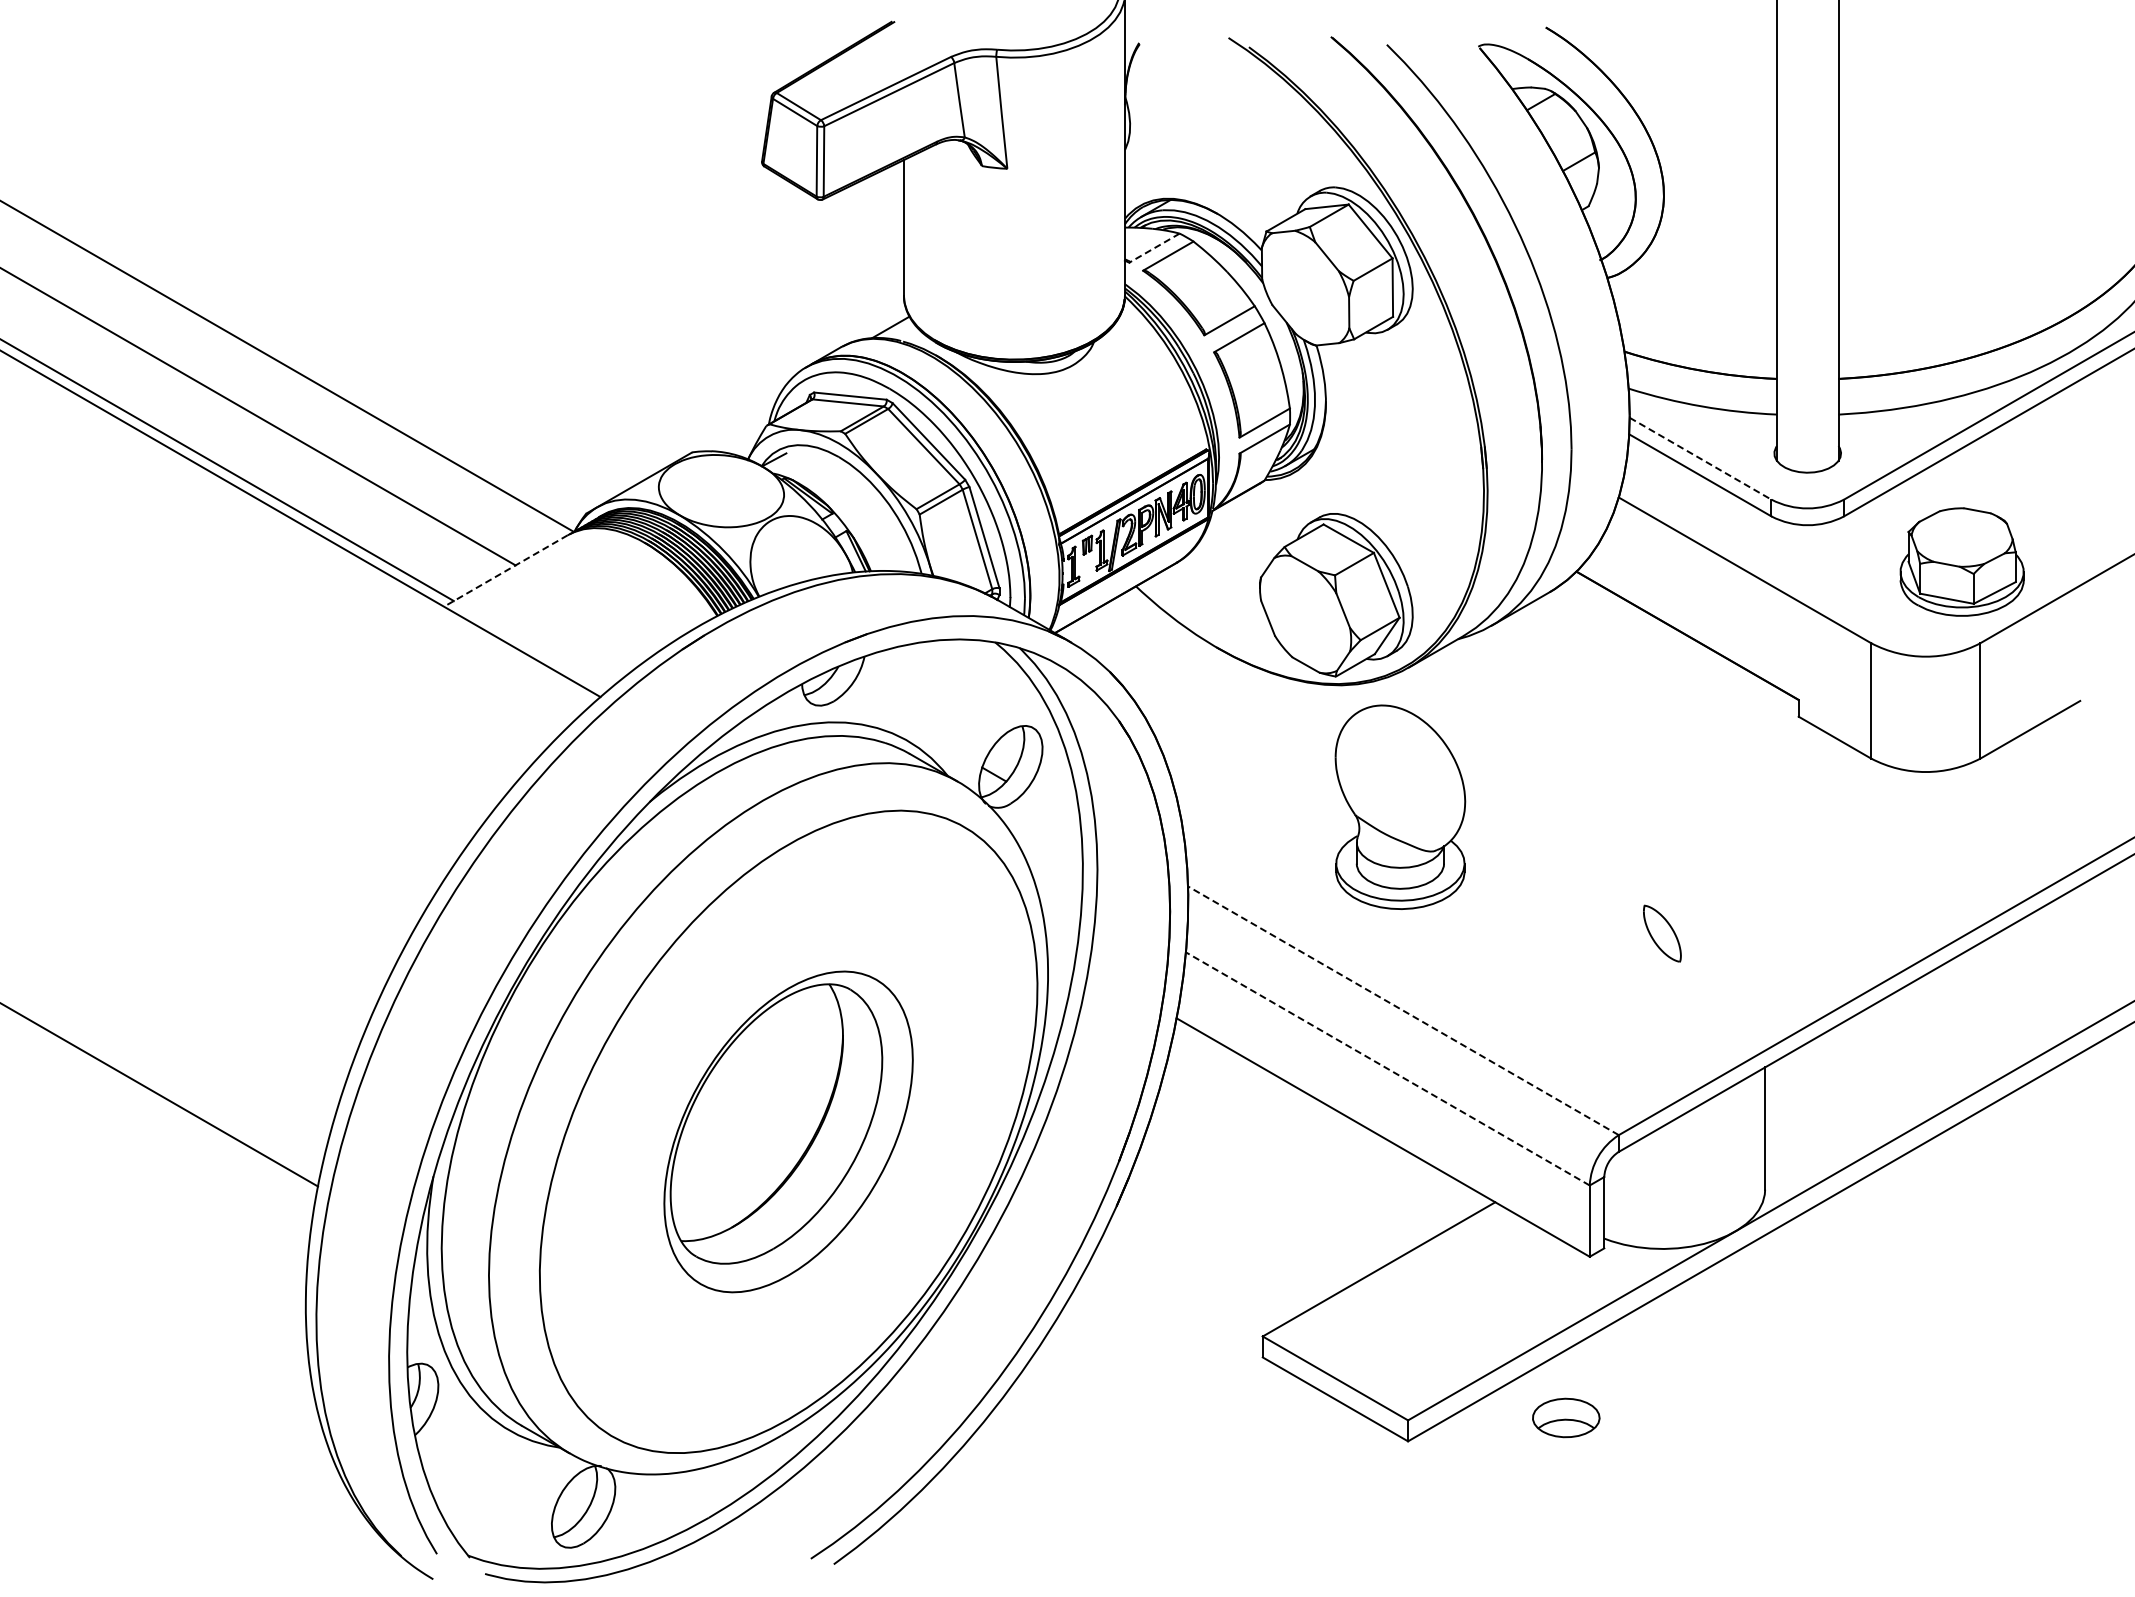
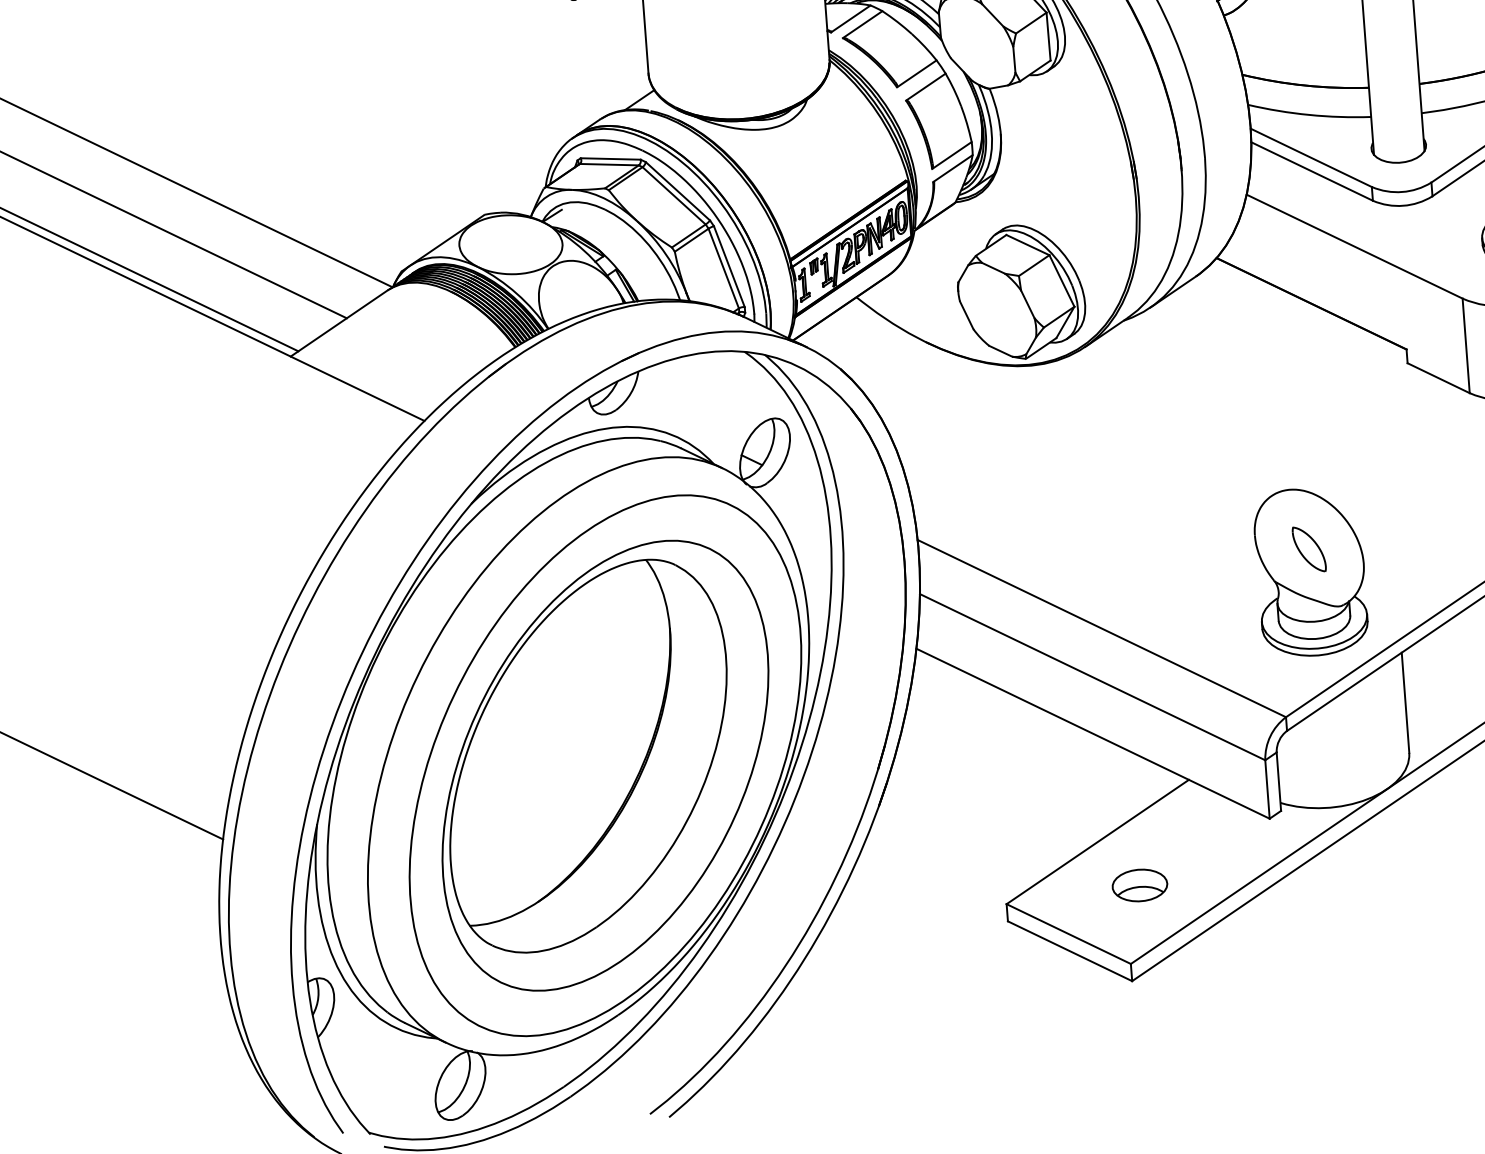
line: (1154, 248) -> (850, 19), dashed -> solid
line: (1700, 458) -> (1311, 157), dashed -> solid
line: (505, 571) -> (338, 323), dashed -> solid
part: (1400, 806) -> (1311, 571), moved
line: (1403, 1010) -> (1101, 628), dashed -> solid
line: (1387, 1068) -> (1092, 676), dashed -> solid
part: (788, 1131) -> (605, 765), size x1.67
part: (1566, 1417) -> (1140, 885), moved

